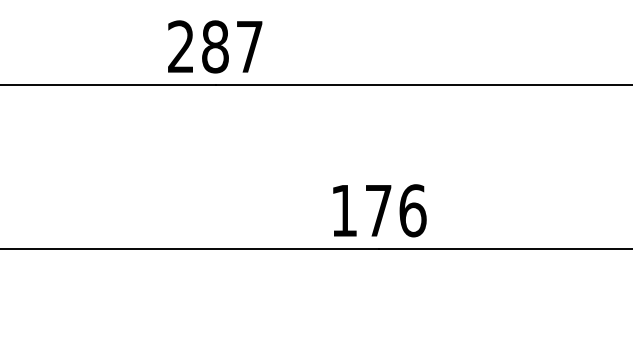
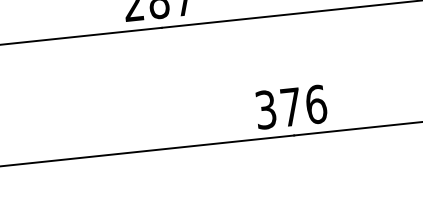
text: (344, 210) -> (266, 109), 176 -> 376

